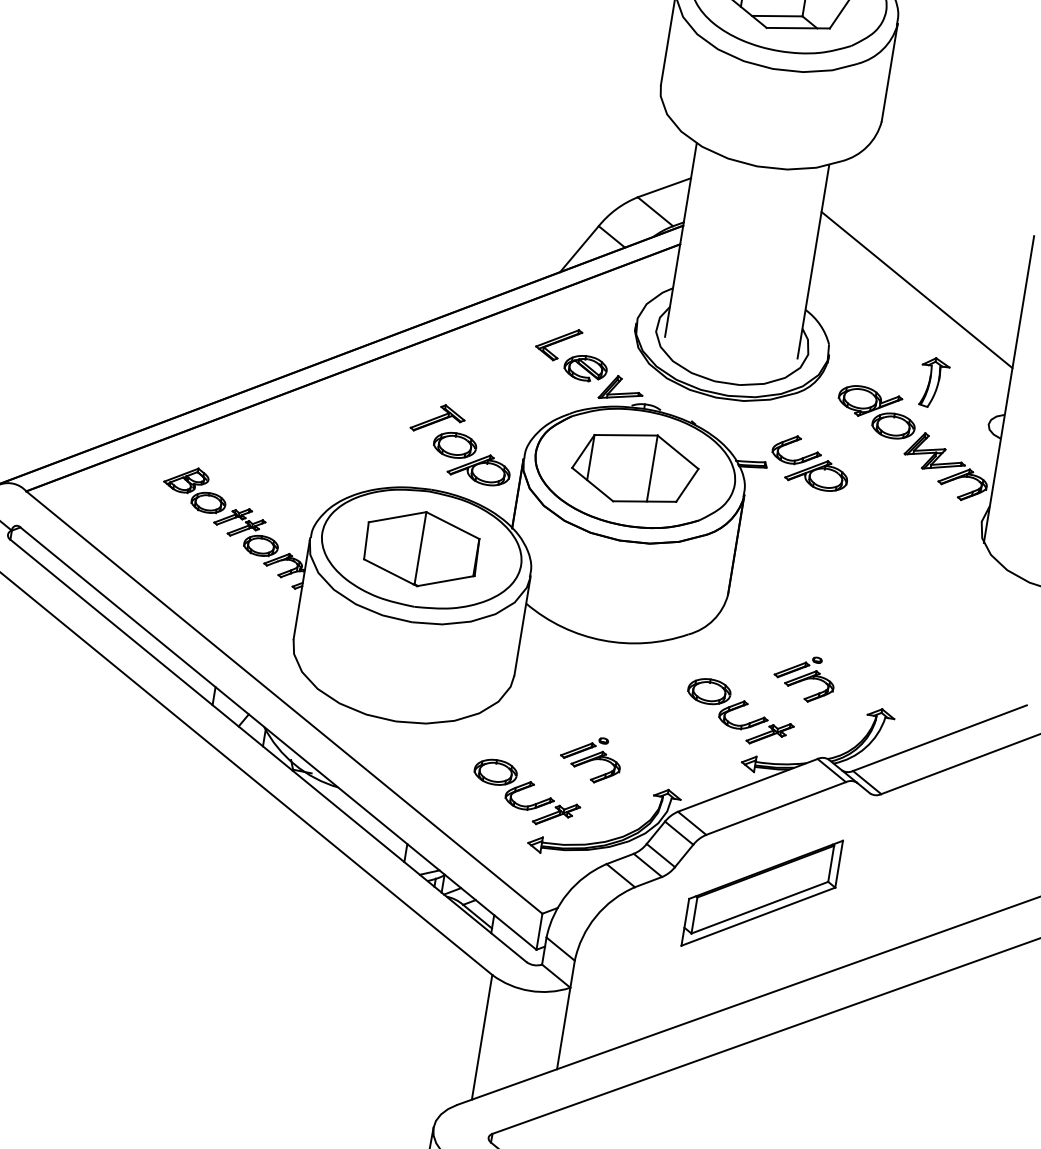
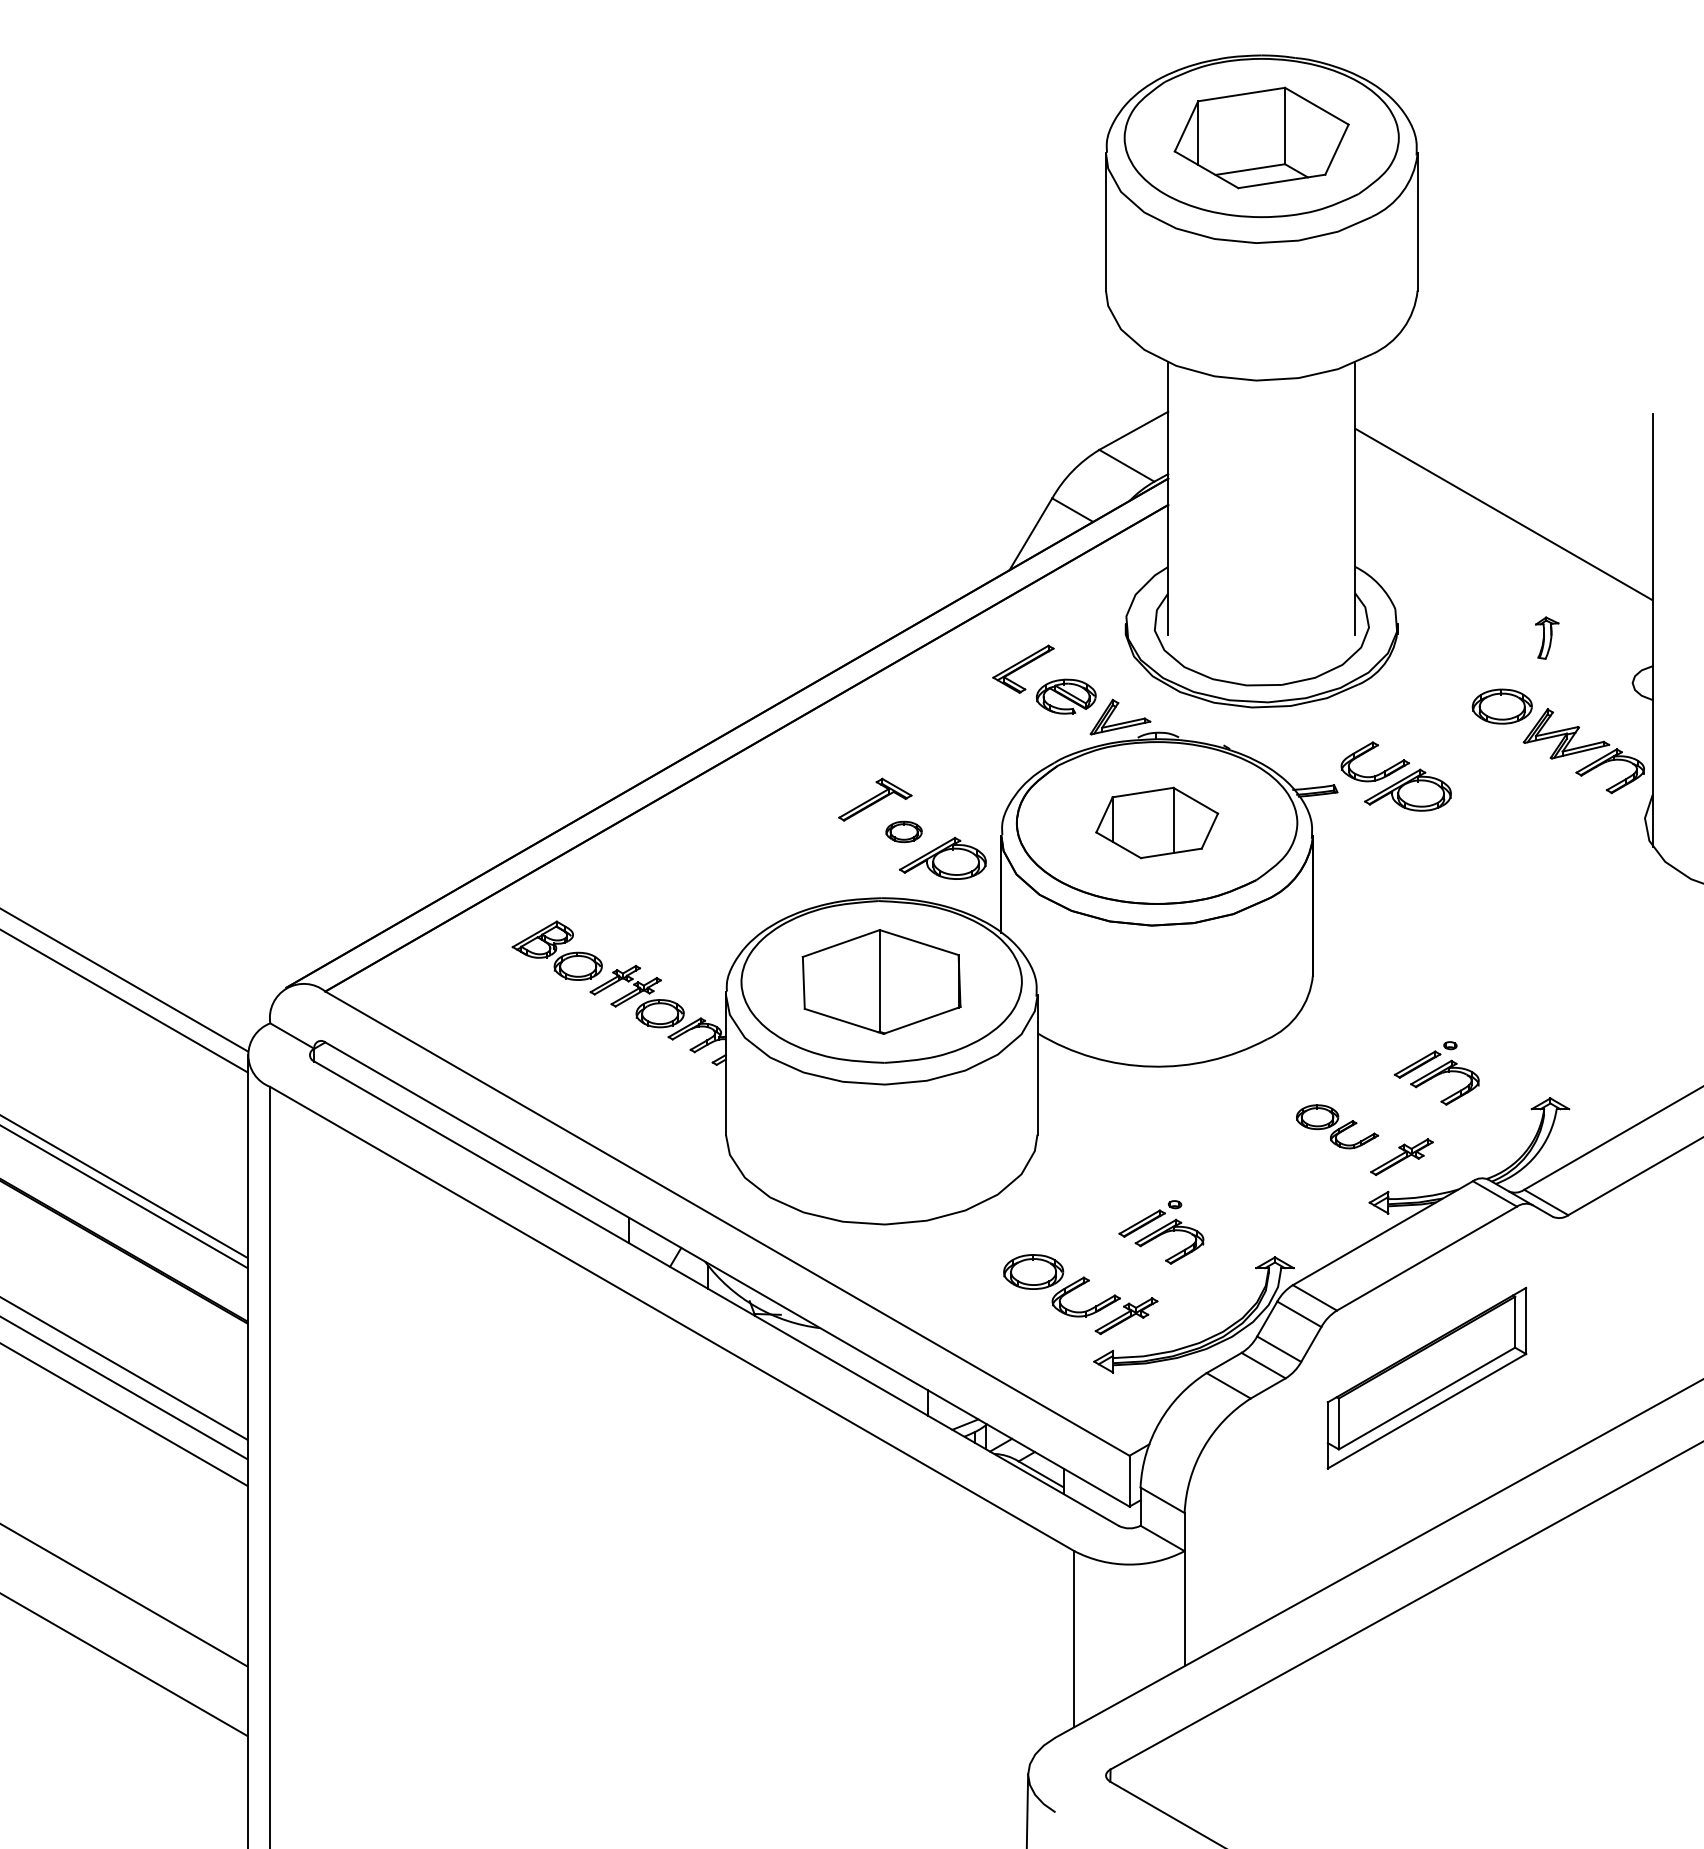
part: (932, 382) -> (1546, 637), size x0.6
part: (869, 402) -> (1464, 679), removed
part: (454, 445) -> (903, 831), size x0.6
part: (635, 468) -> (1157, 822), size x0.7
part: (728, 704) -> (1337, 1126), size x0.7

